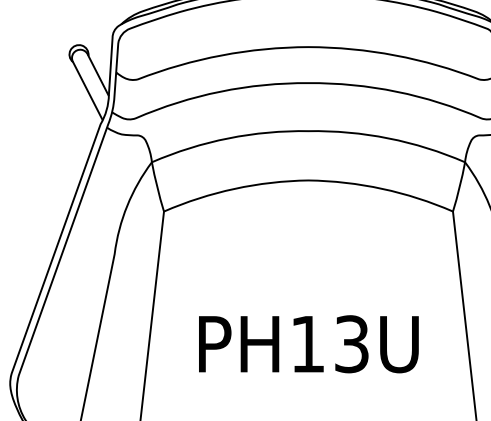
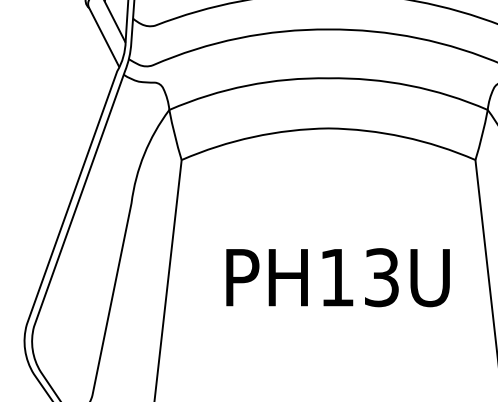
text: (308, 344) -> (337, 277), moved

